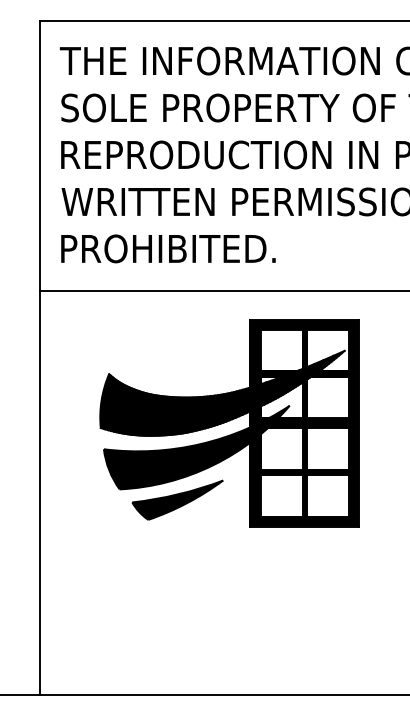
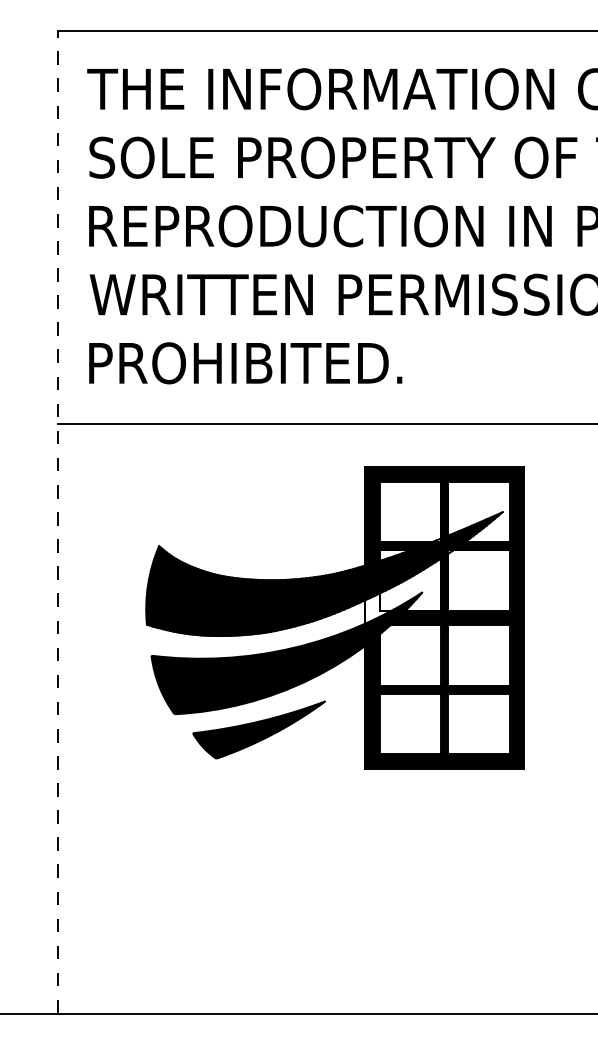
line: (39, 357) -> (57, 521), solid -> dashed
fill: (259, 416) -> (378, 607), removed

